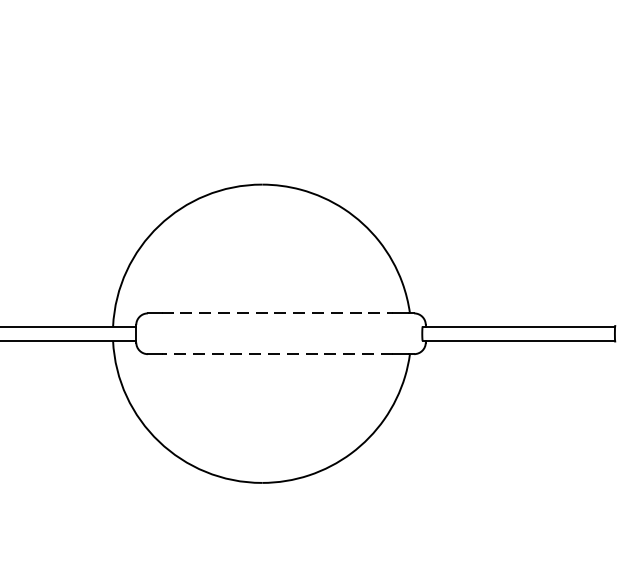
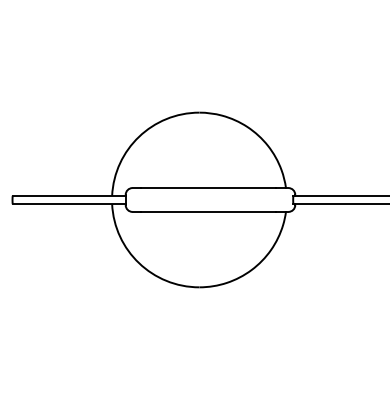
line: (277, 314) -> (208, 188), dashed -> solid
line: (277, 353) -> (208, 211), dashed -> solid

